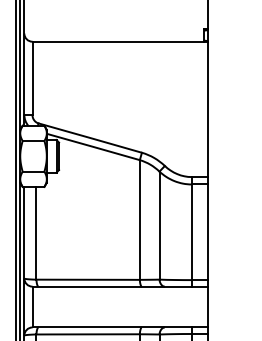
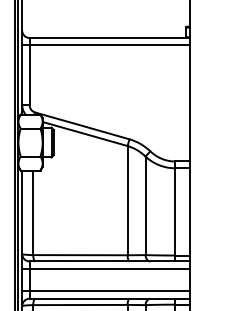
line: (115, 49) -> (105, 45), added
line: (115, 294) -> (105, 268), added
line: (115, 319) -> (105, 291), added

